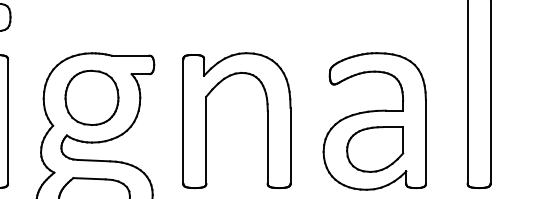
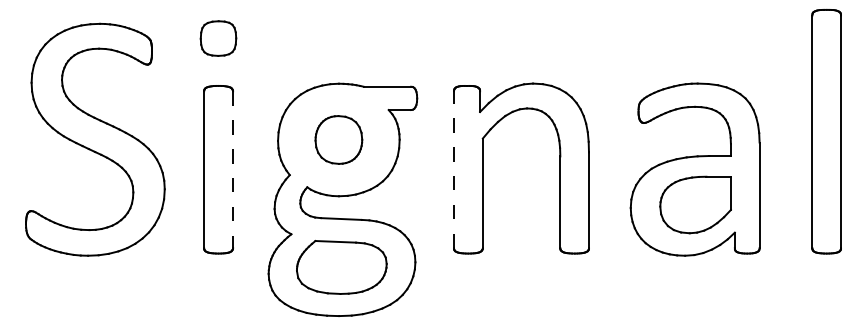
part: (91, 97) -> (338, 139), size x0.7
line: (183, 121) -> (454, 169), solid -> dashed
line: (8, 122) -> (233, 170), solid -> dashed

